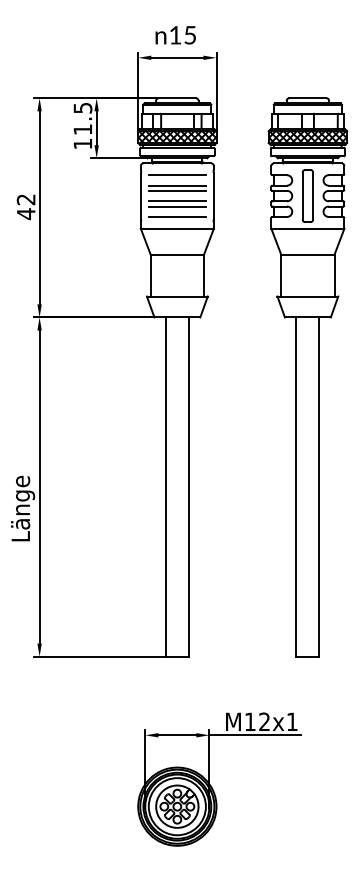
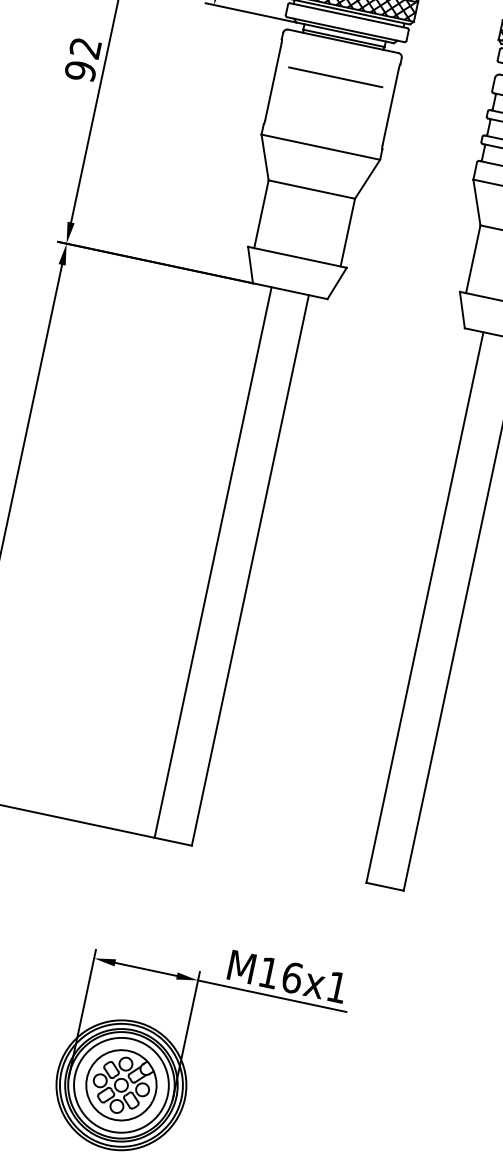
line: (177, 175) -> (339, 60), removed
line: (177, 190) -> (334, 85), removed
line: (177, 201) -> (330, 103), removed
line: (177, 206) -> (328, 111), removed
text: (25, 214) -> (79, 71), 42 -> 92
line: (177, 216) -> (325, 127), removed
text: (264, 721) -> (292, 977), M12x1 -> M16x1

